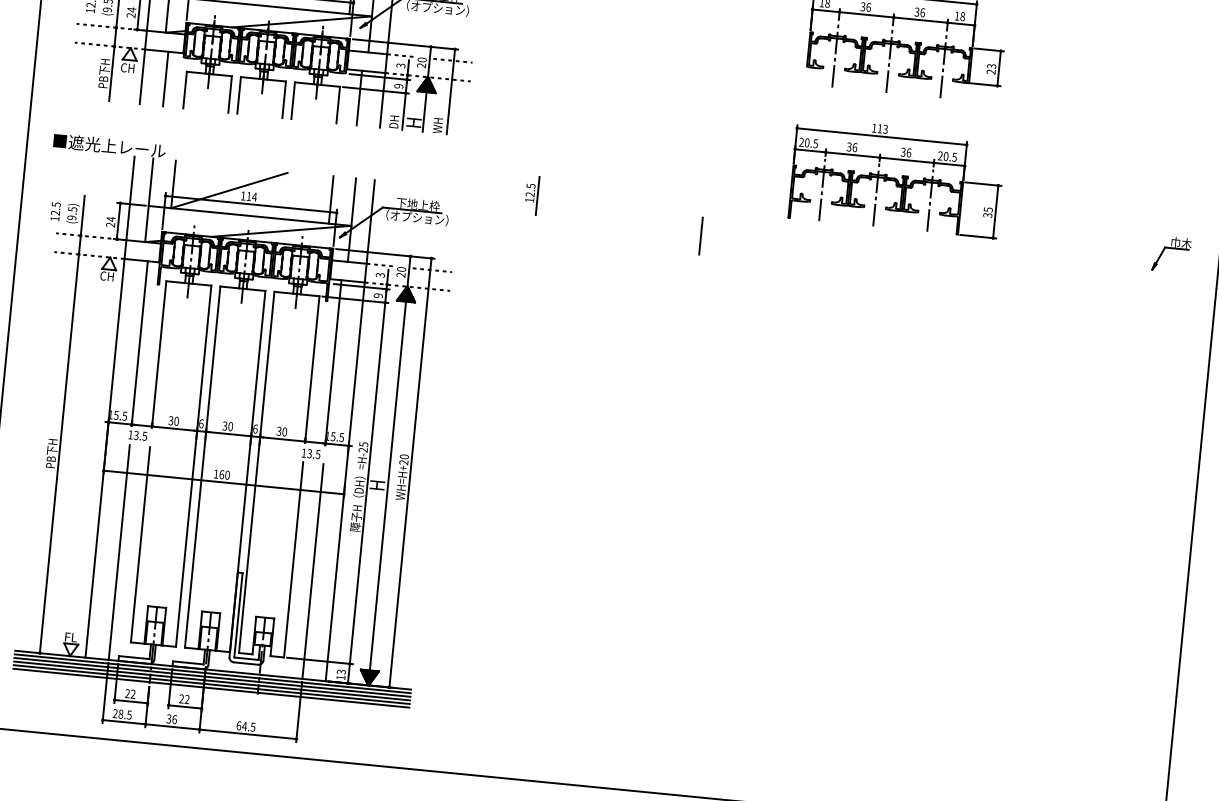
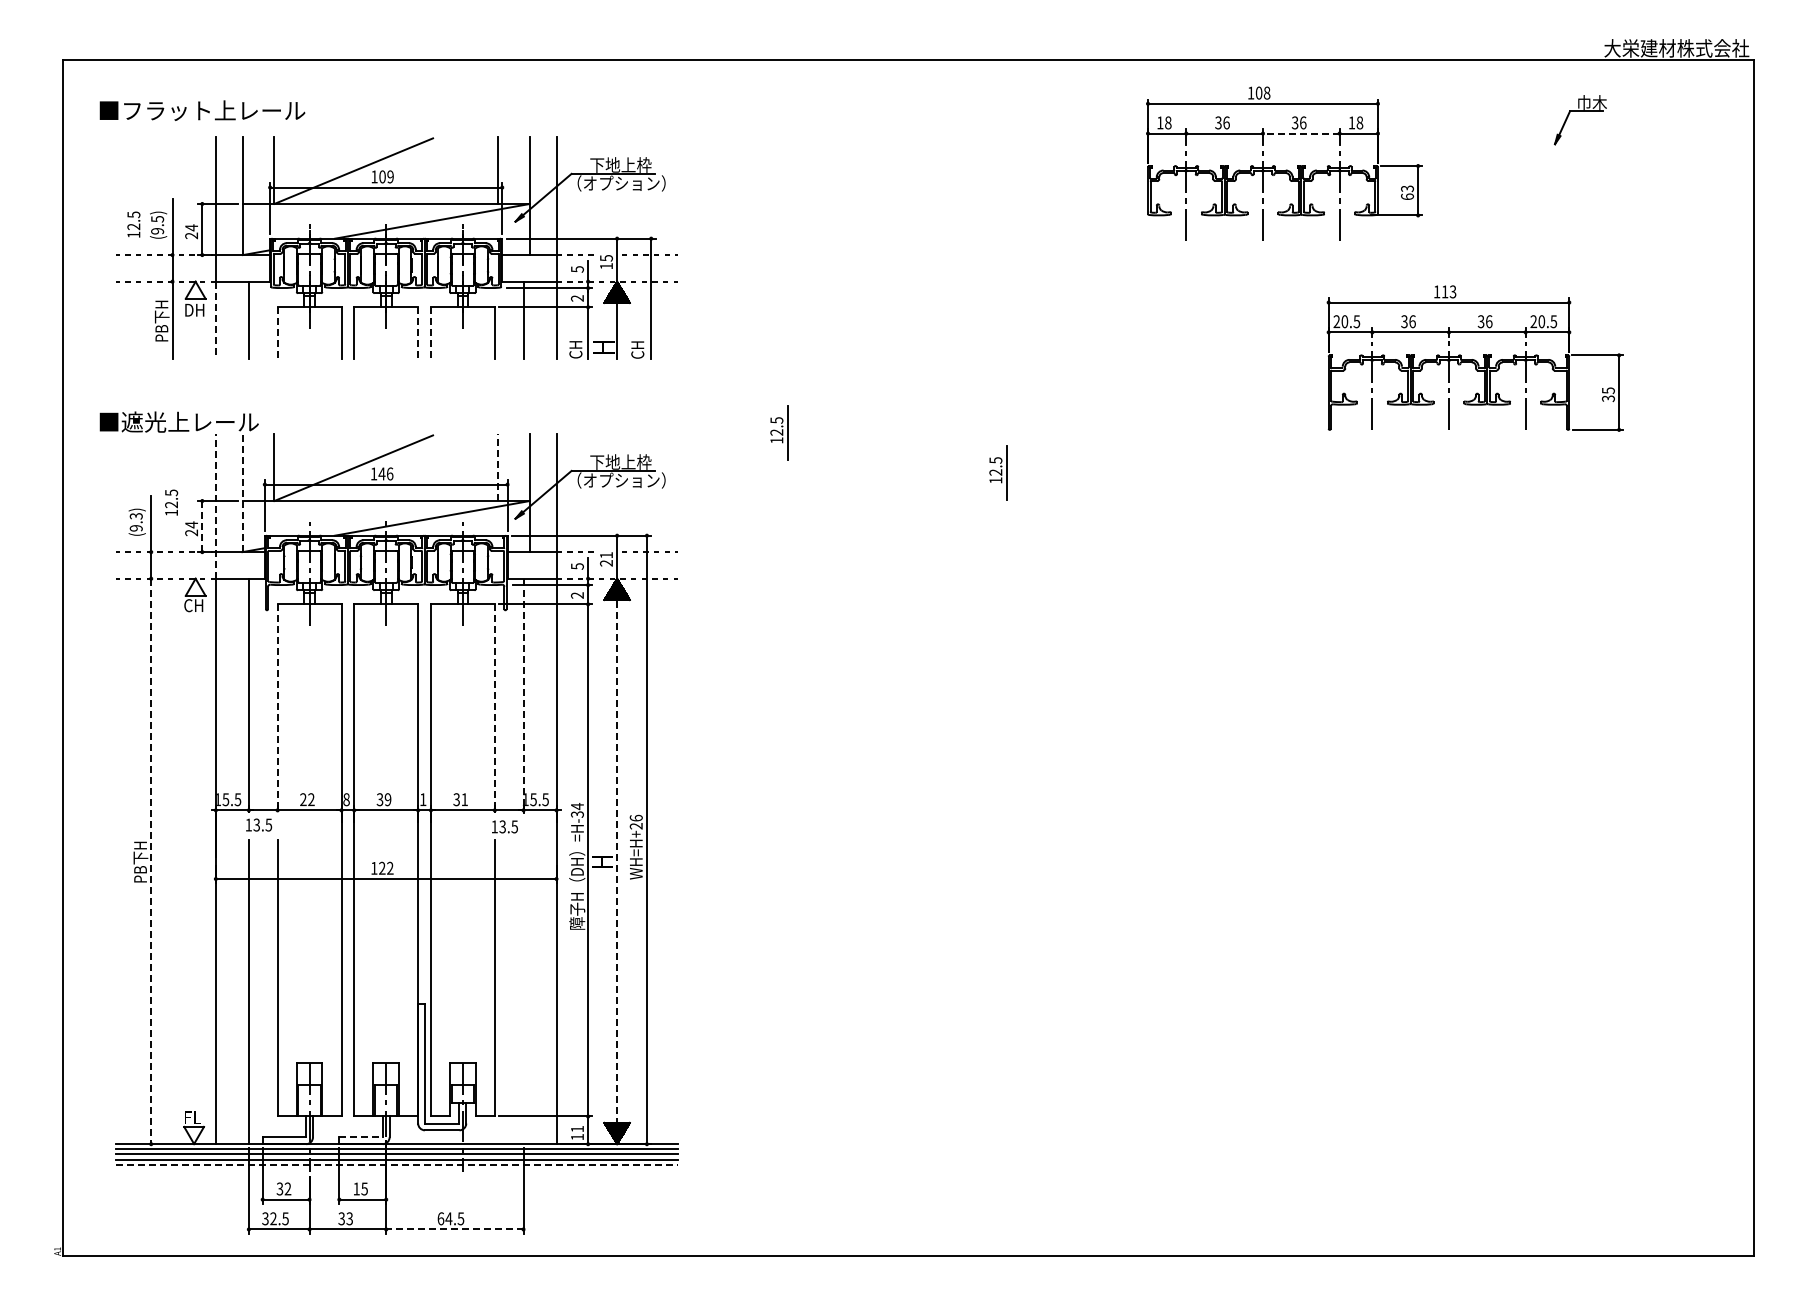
line: (920, 20) -> (1300, 133), solid -> dashed
text: (421, 62) -> (606, 262), 20 -> 15
text: (400, 65) -> (576, 269), 3 -> 5
text: (128, 67) -> (194, 309), CH -> DH
text: (991, 71) -> (1407, 196), 23 -> 63
line: (142, 76) -> (215, 320), solid -> dashed
text: (398, 86) -> (577, 298), 9 -> 2
line: (184, 90) -> (277, 333), solid -> dashed
line: (284, 100) -> (418, 333), solid -> dashed
line: (292, 100) -> (430, 333), solid -> dashed
text: (393, 122) -> (575, 349), DH -> CH
text: (437, 125) -> (637, 348), WH -> CH
part: (896, 177) -> (1474, 358), moved
text: (251, 196) -> (385, 473), 114 -> 146
line: (149, 199) -> (242, 492), solid -> dashed
line: (331, 200) -> (498, 467), solid -> dashed
line: (129, 208) -> (215, 506), solid -> dashed
text: (72, 209) -> (135, 516), (9.5) -> (9.3)
text: (55, 211) -> (171, 502), moved
line: (118, 221) -> (202, 526), solid -> dashed
line: (701, 236) -> (1022, 467), removed
part: (683, 238) -> (998, 472), added
part: (1171, 248) -> (1579, 111), moved
text: (401, 269) -> (606, 555), 20 -> 21
text: (379, 275) -> (576, 566), 3 -> 5
text: (378, 295) -> (577, 595), 9 -> 2
line: (159, 354) -> (277, 708), solid -> dashed
line: (333, 362) -> (523, 695), solid -> dashed
line: (312, 369) -> (494, 708), solid -> dashed
text: (173, 420) -> (307, 799), 30 -> 22
text: (201, 423) -> (346, 799), 6 -> 8
text: (230, 426) -> (387, 799), 30 -> 39
text: (255, 428) -> (423, 799), 6 -> 1
text: (284, 431) -> (464, 799), 30 -> 31
text: (363, 447) -> (577, 810), =H-25 -> =H-34
line: (59, 453) -> (151, 861), solid -> dashed
text: (403, 456) -> (635, 817), WH=H+20 -> WH=H+26
text: (224, 474) -> (386, 867), 160 -> 122
line: (388, 486) -> (617, 861), solid -> dashed
line: (312, 571) -> (523, 991), removed
line: (188, 663) -> (361, 1137), solid -> dashed
text: (340, 672) -> (576, 1129), 13 -> 11
line: (211, 684) -> (396, 1164), solid -> dashed
line: (211, 688) -> (396, 1169), removed
text: (127, 694) -> (279, 1189), 22 -> 32
text: (184, 698) -> (360, 1188), 22 -> 15
text: (118, 713) -> (269, 1218), 28.5 -> 32.5
text: (174, 719) -> (349, 1218), 36 -> 33
line: (247, 734) -> (454, 1229), solid -> dashed

